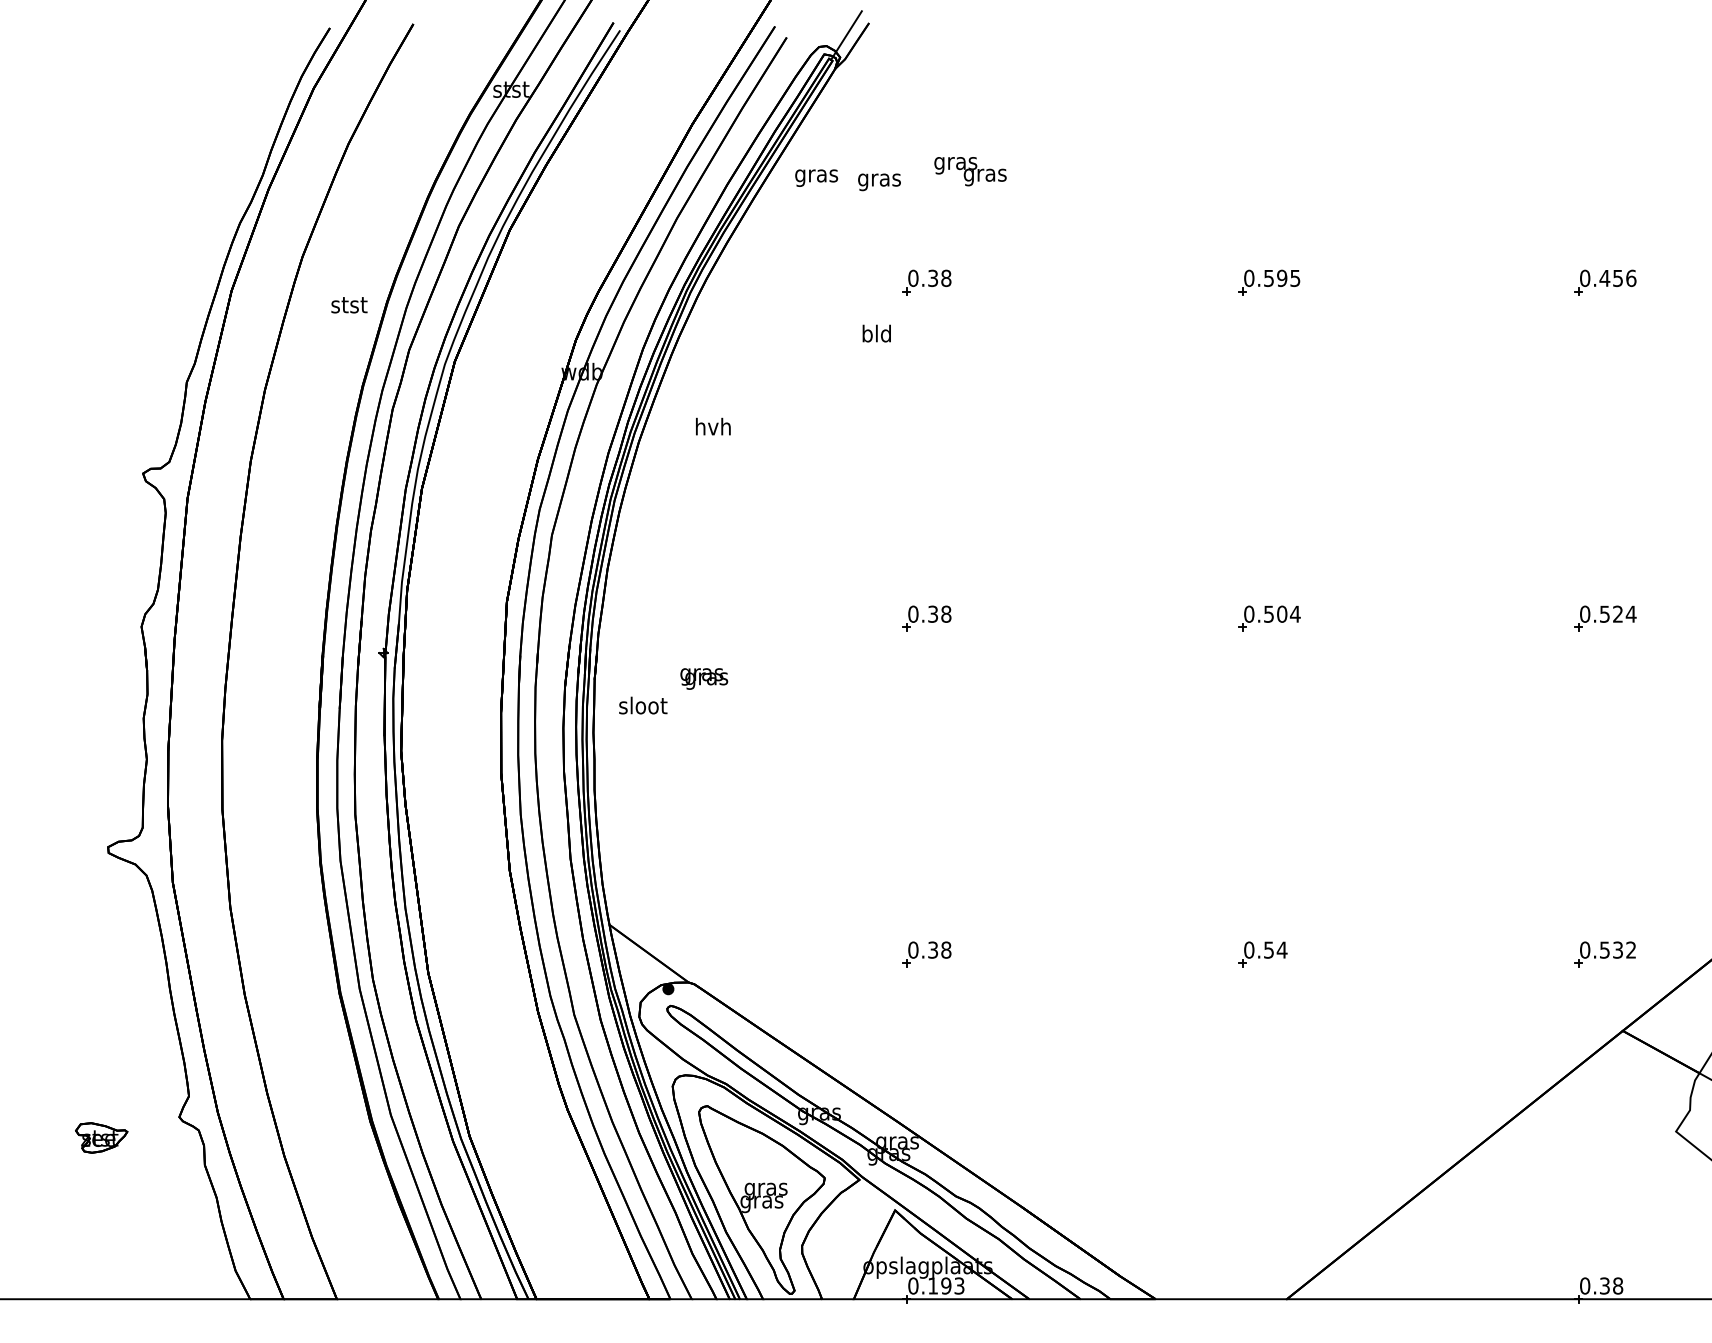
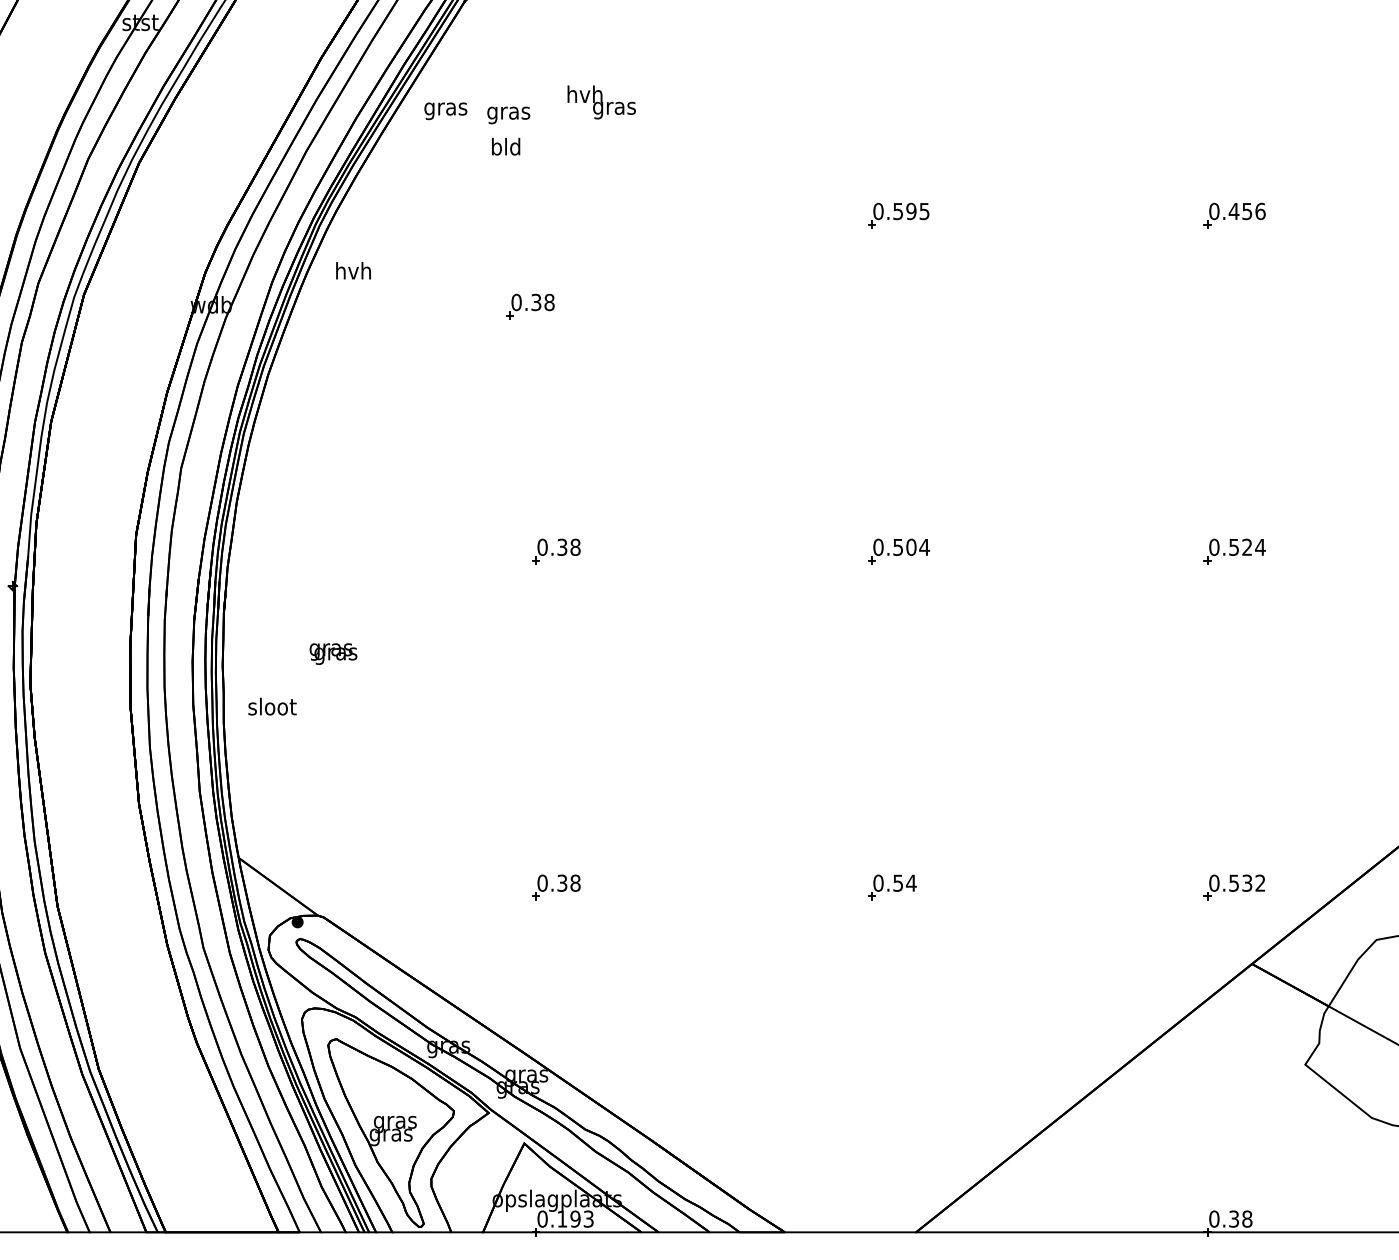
text: (955, 163) -> (584, 96), gras -> hvh
part: (926, 282) -> (529, 306), moved
text: (876, 333) -> (505, 146), moved
text: (713, 426) -> (353, 270), moved
text: (704, 678) -> (333, 653), moved
text: (643, 705) -> (272, 706), moved

